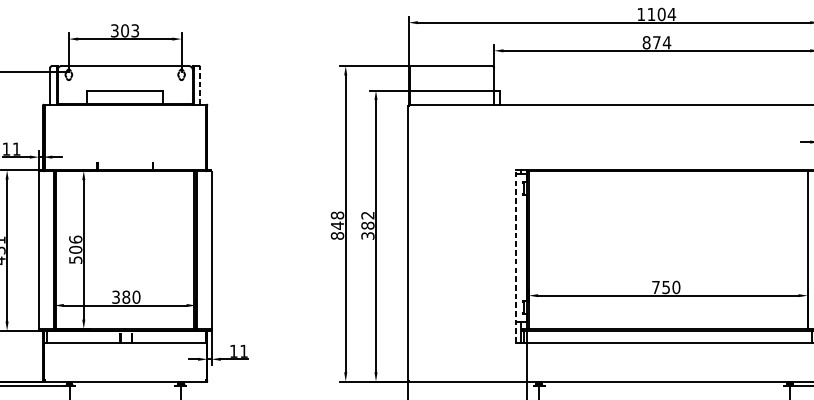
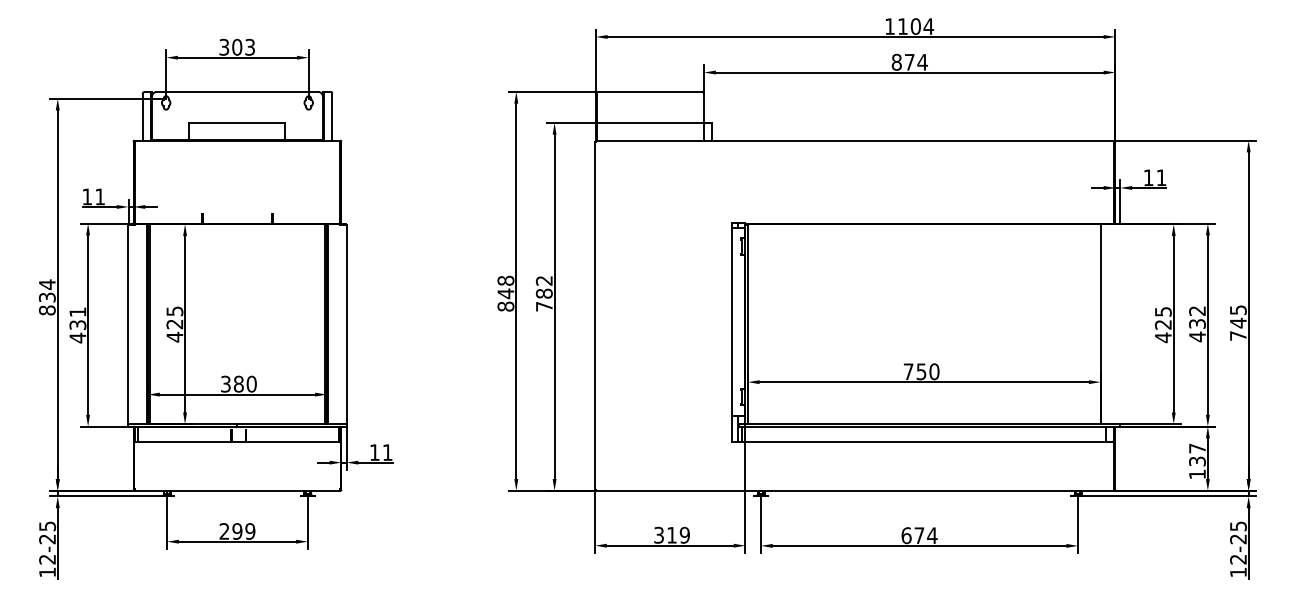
line: (200, 85) -> (332, 116), dashed -> solid
text: (367, 235) -> (543, 306), 382 -> 782
text: (75, 250) -> (174, 324), 506 -> 425
line: (516, 255) -> (732, 331), dashed -> solid

